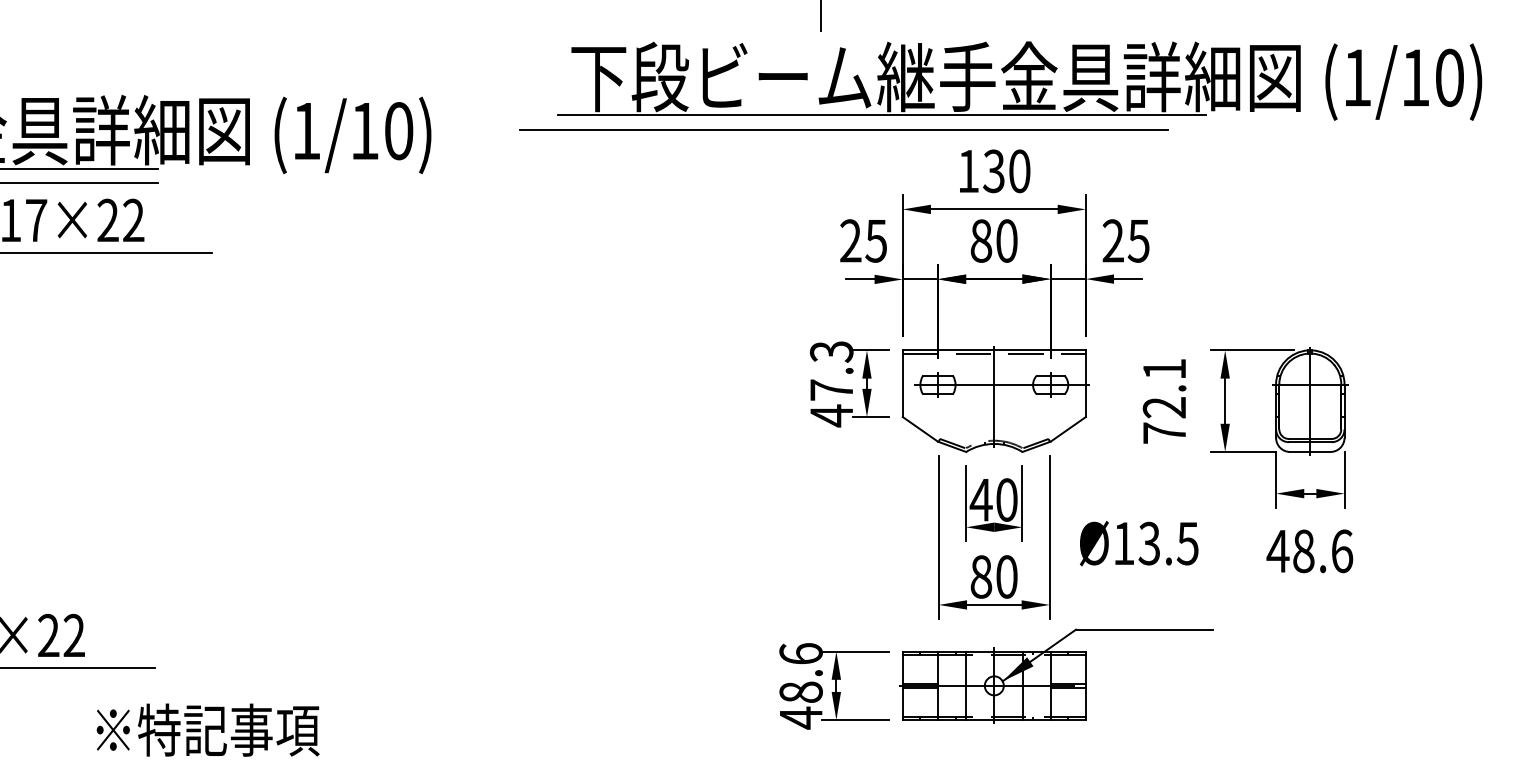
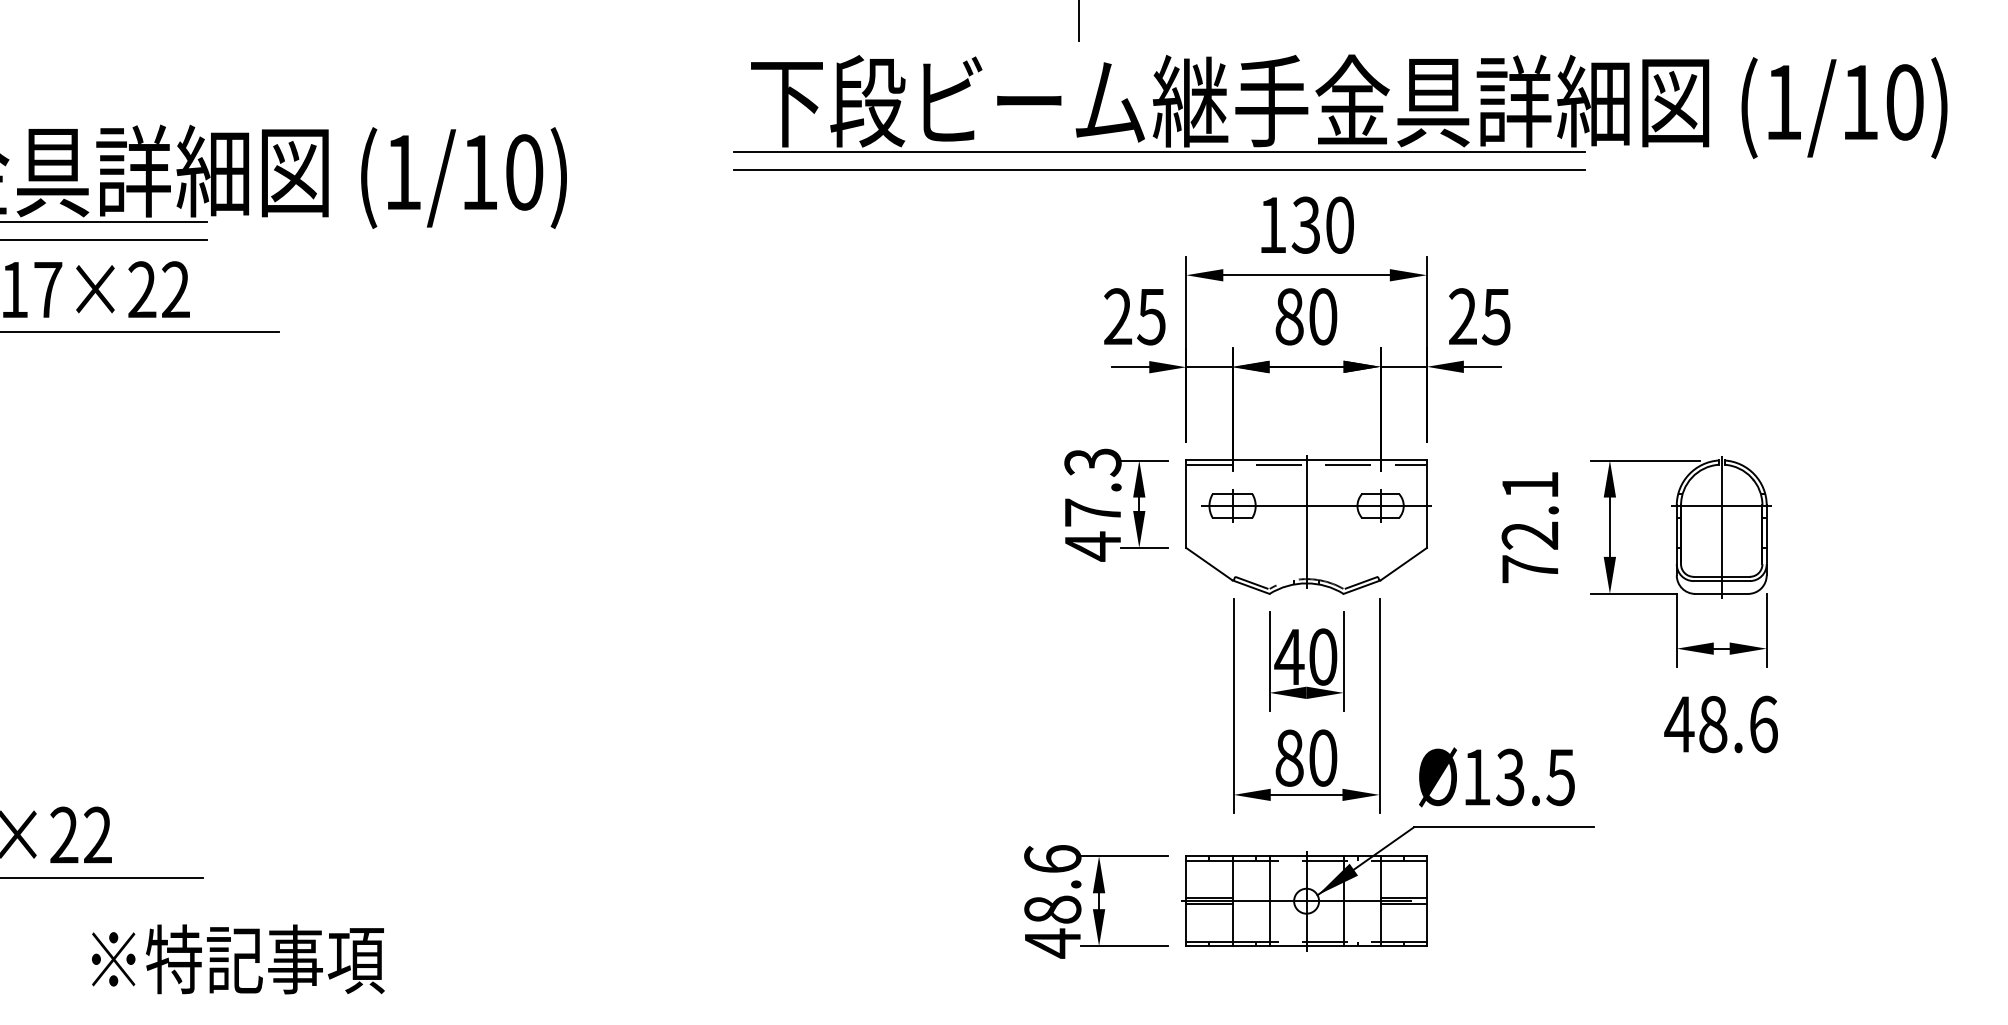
line: (843, 129) -> (1158, 170), moved
text: (1139, 543) -> (1497, 777), moved
text: (207, 729) -> (237, 958), moved

